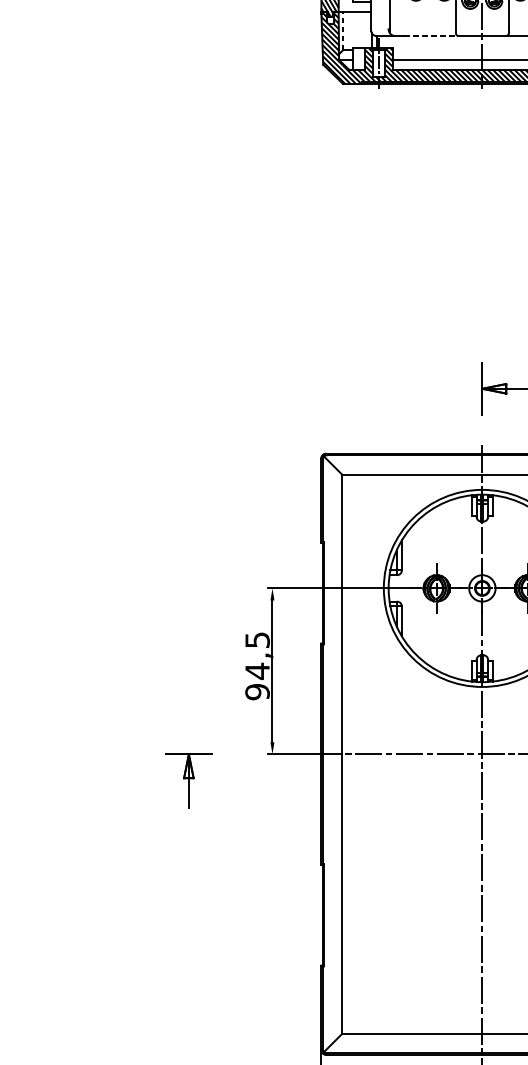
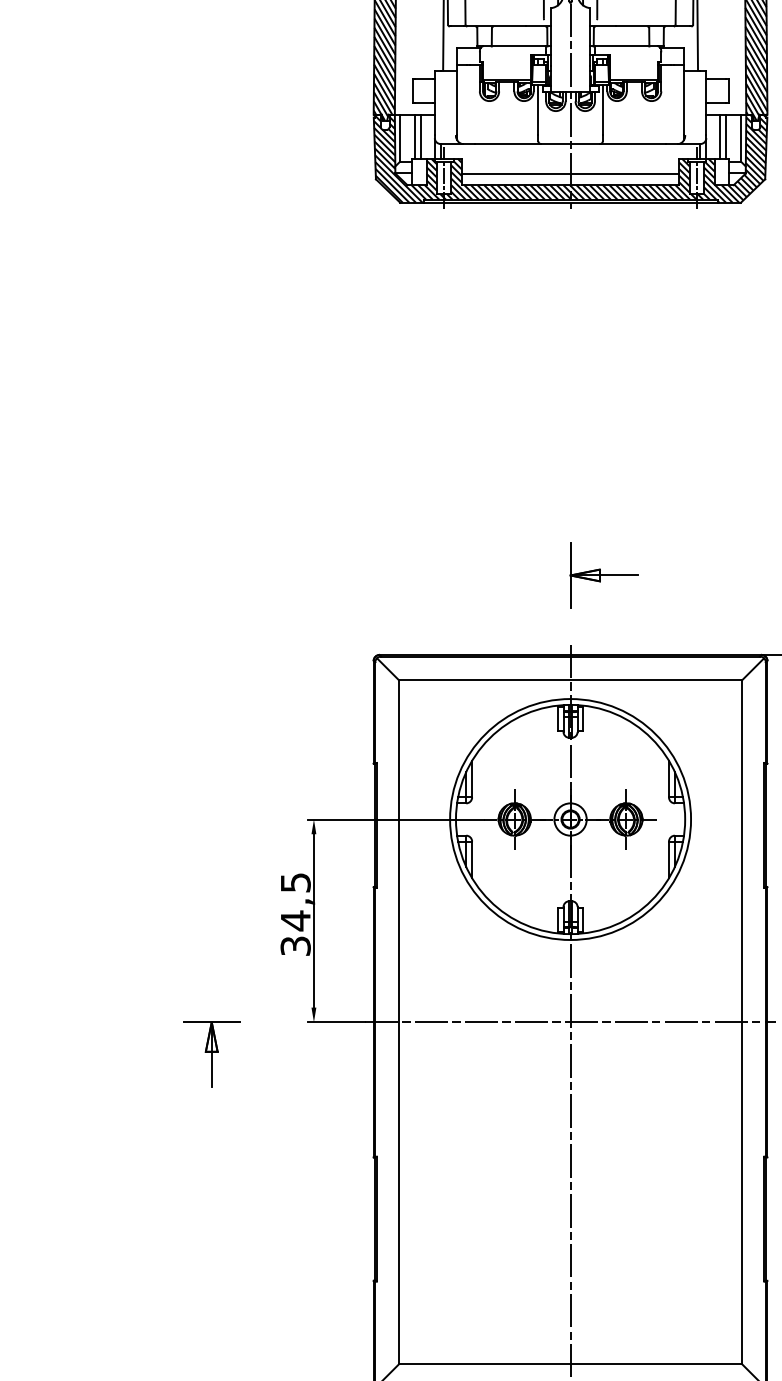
line: (354, 29) -> (414, 136), added
line: (359, 29) -> (420, 136), added
line: (343, 31) -> (400, 138), dashed -> solid
line: (431, 36) -> (508, 144), dashed -> solid
text: (257, 692) -> (295, 946), 94,5 -> 34,5

